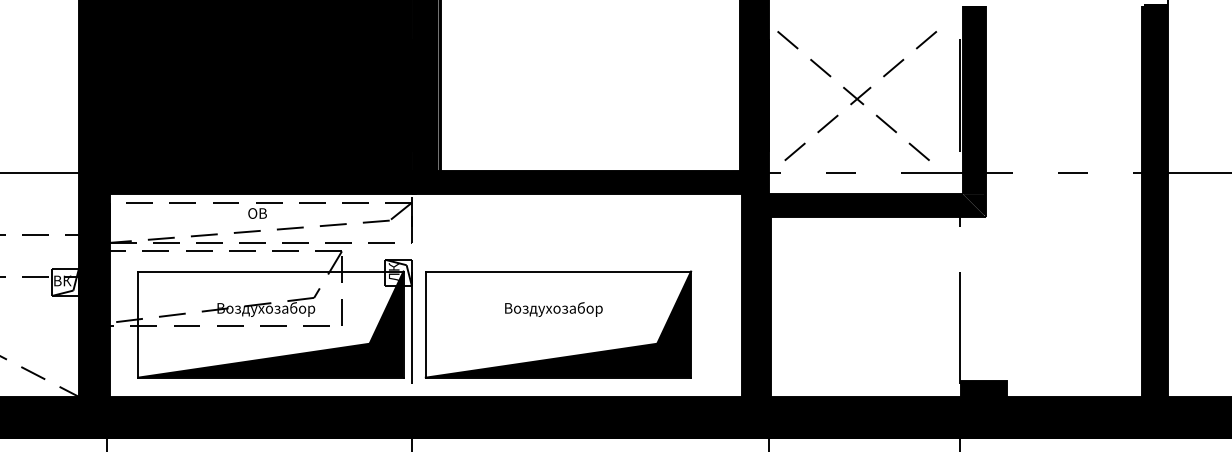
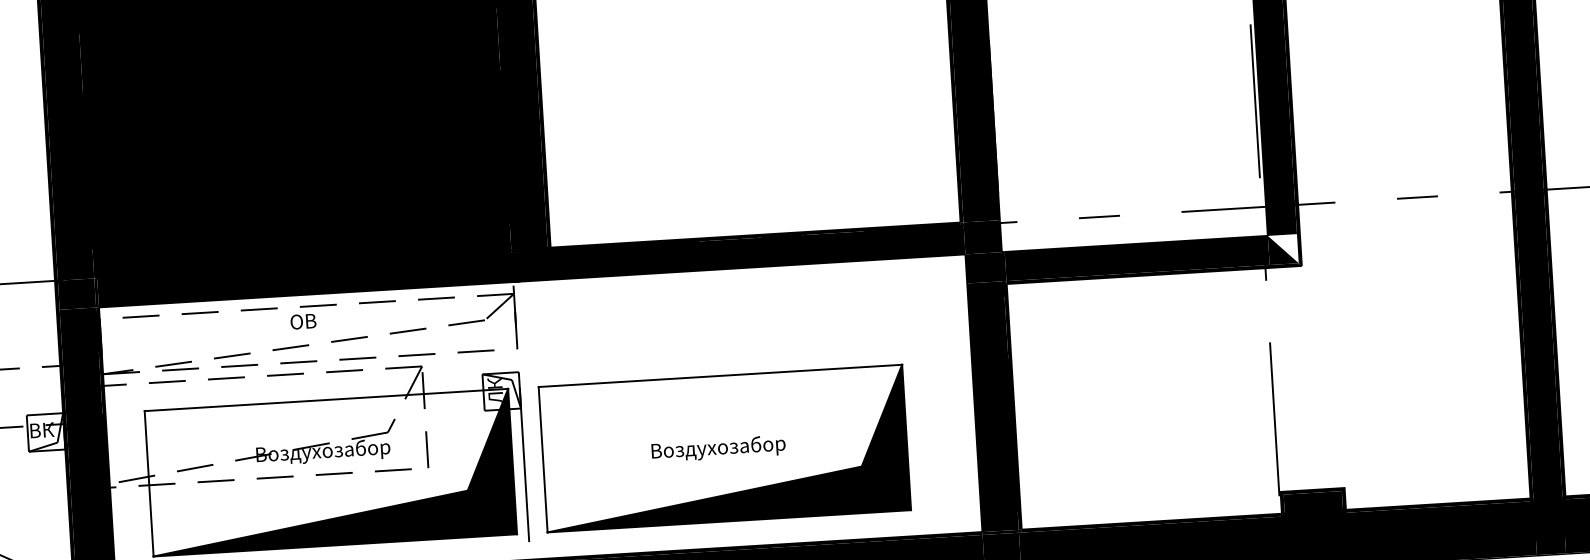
part: (857, 96) -> (1115, 111), removed
fill: (973, 204) -> (1283, 249), removed
text: (553, 309) -> (718, 448), moved

